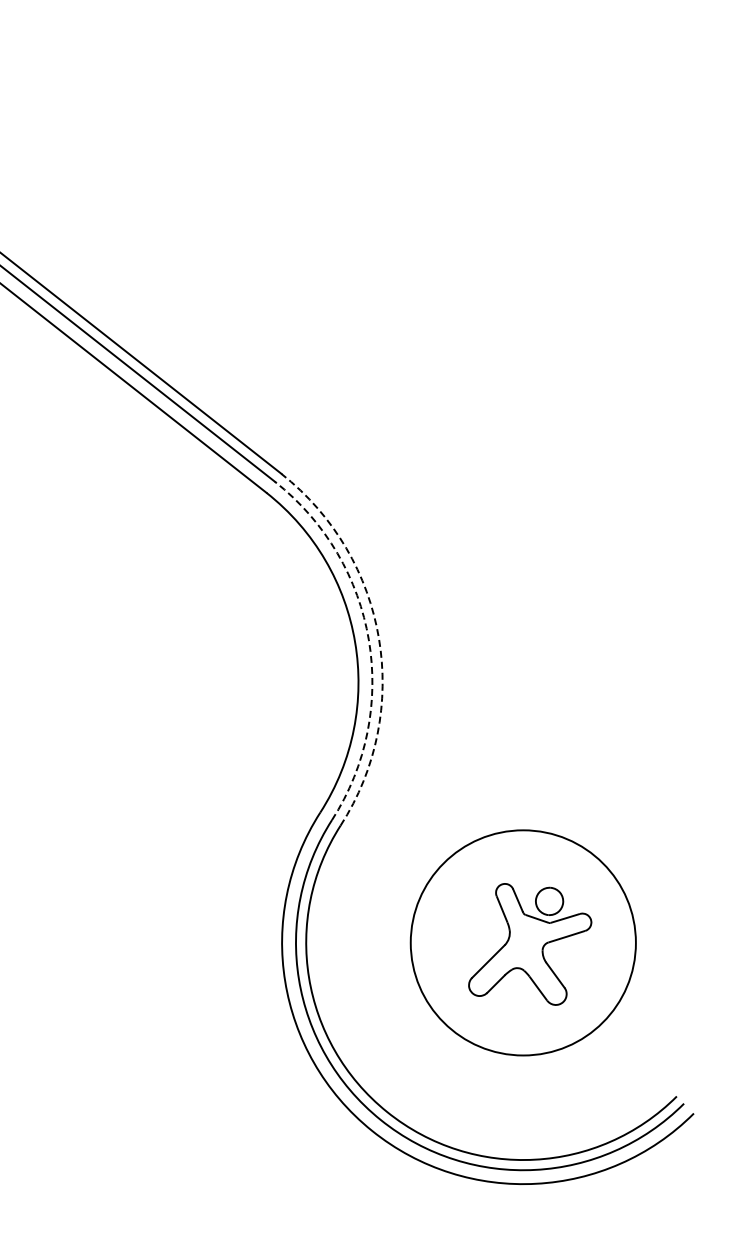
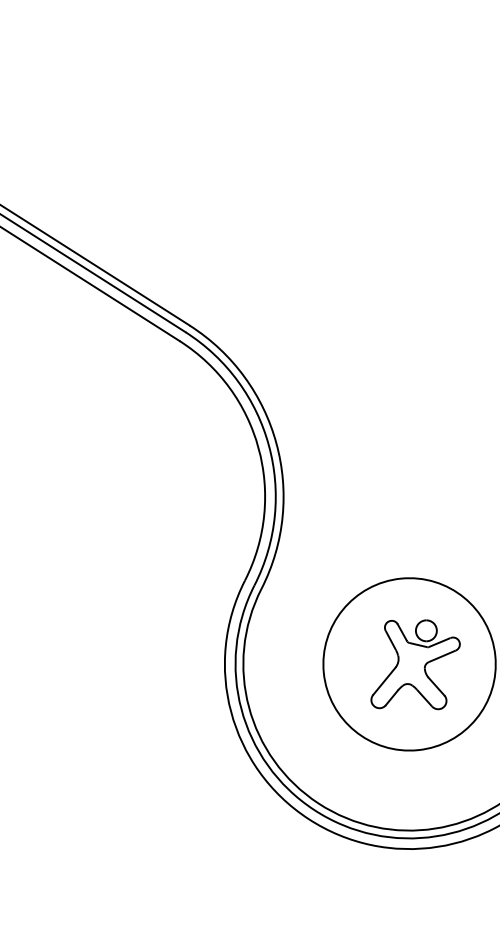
arc: (378, 638) -> (276, 443), dashed -> solid
arc: (368, 640) -> (268, 445), dashed -> solid

